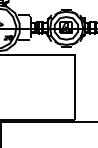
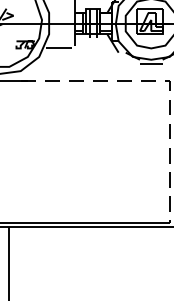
line: (73, 54) -> (166, 80), solid -> dashed

